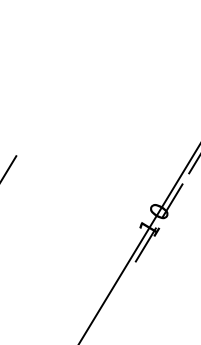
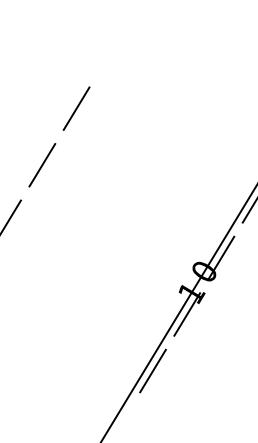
line: (59, 84) -> (76, 108), added
line: (32, 128) -> (41, 165), added
line: (119, 288) -> (153, 370), added

